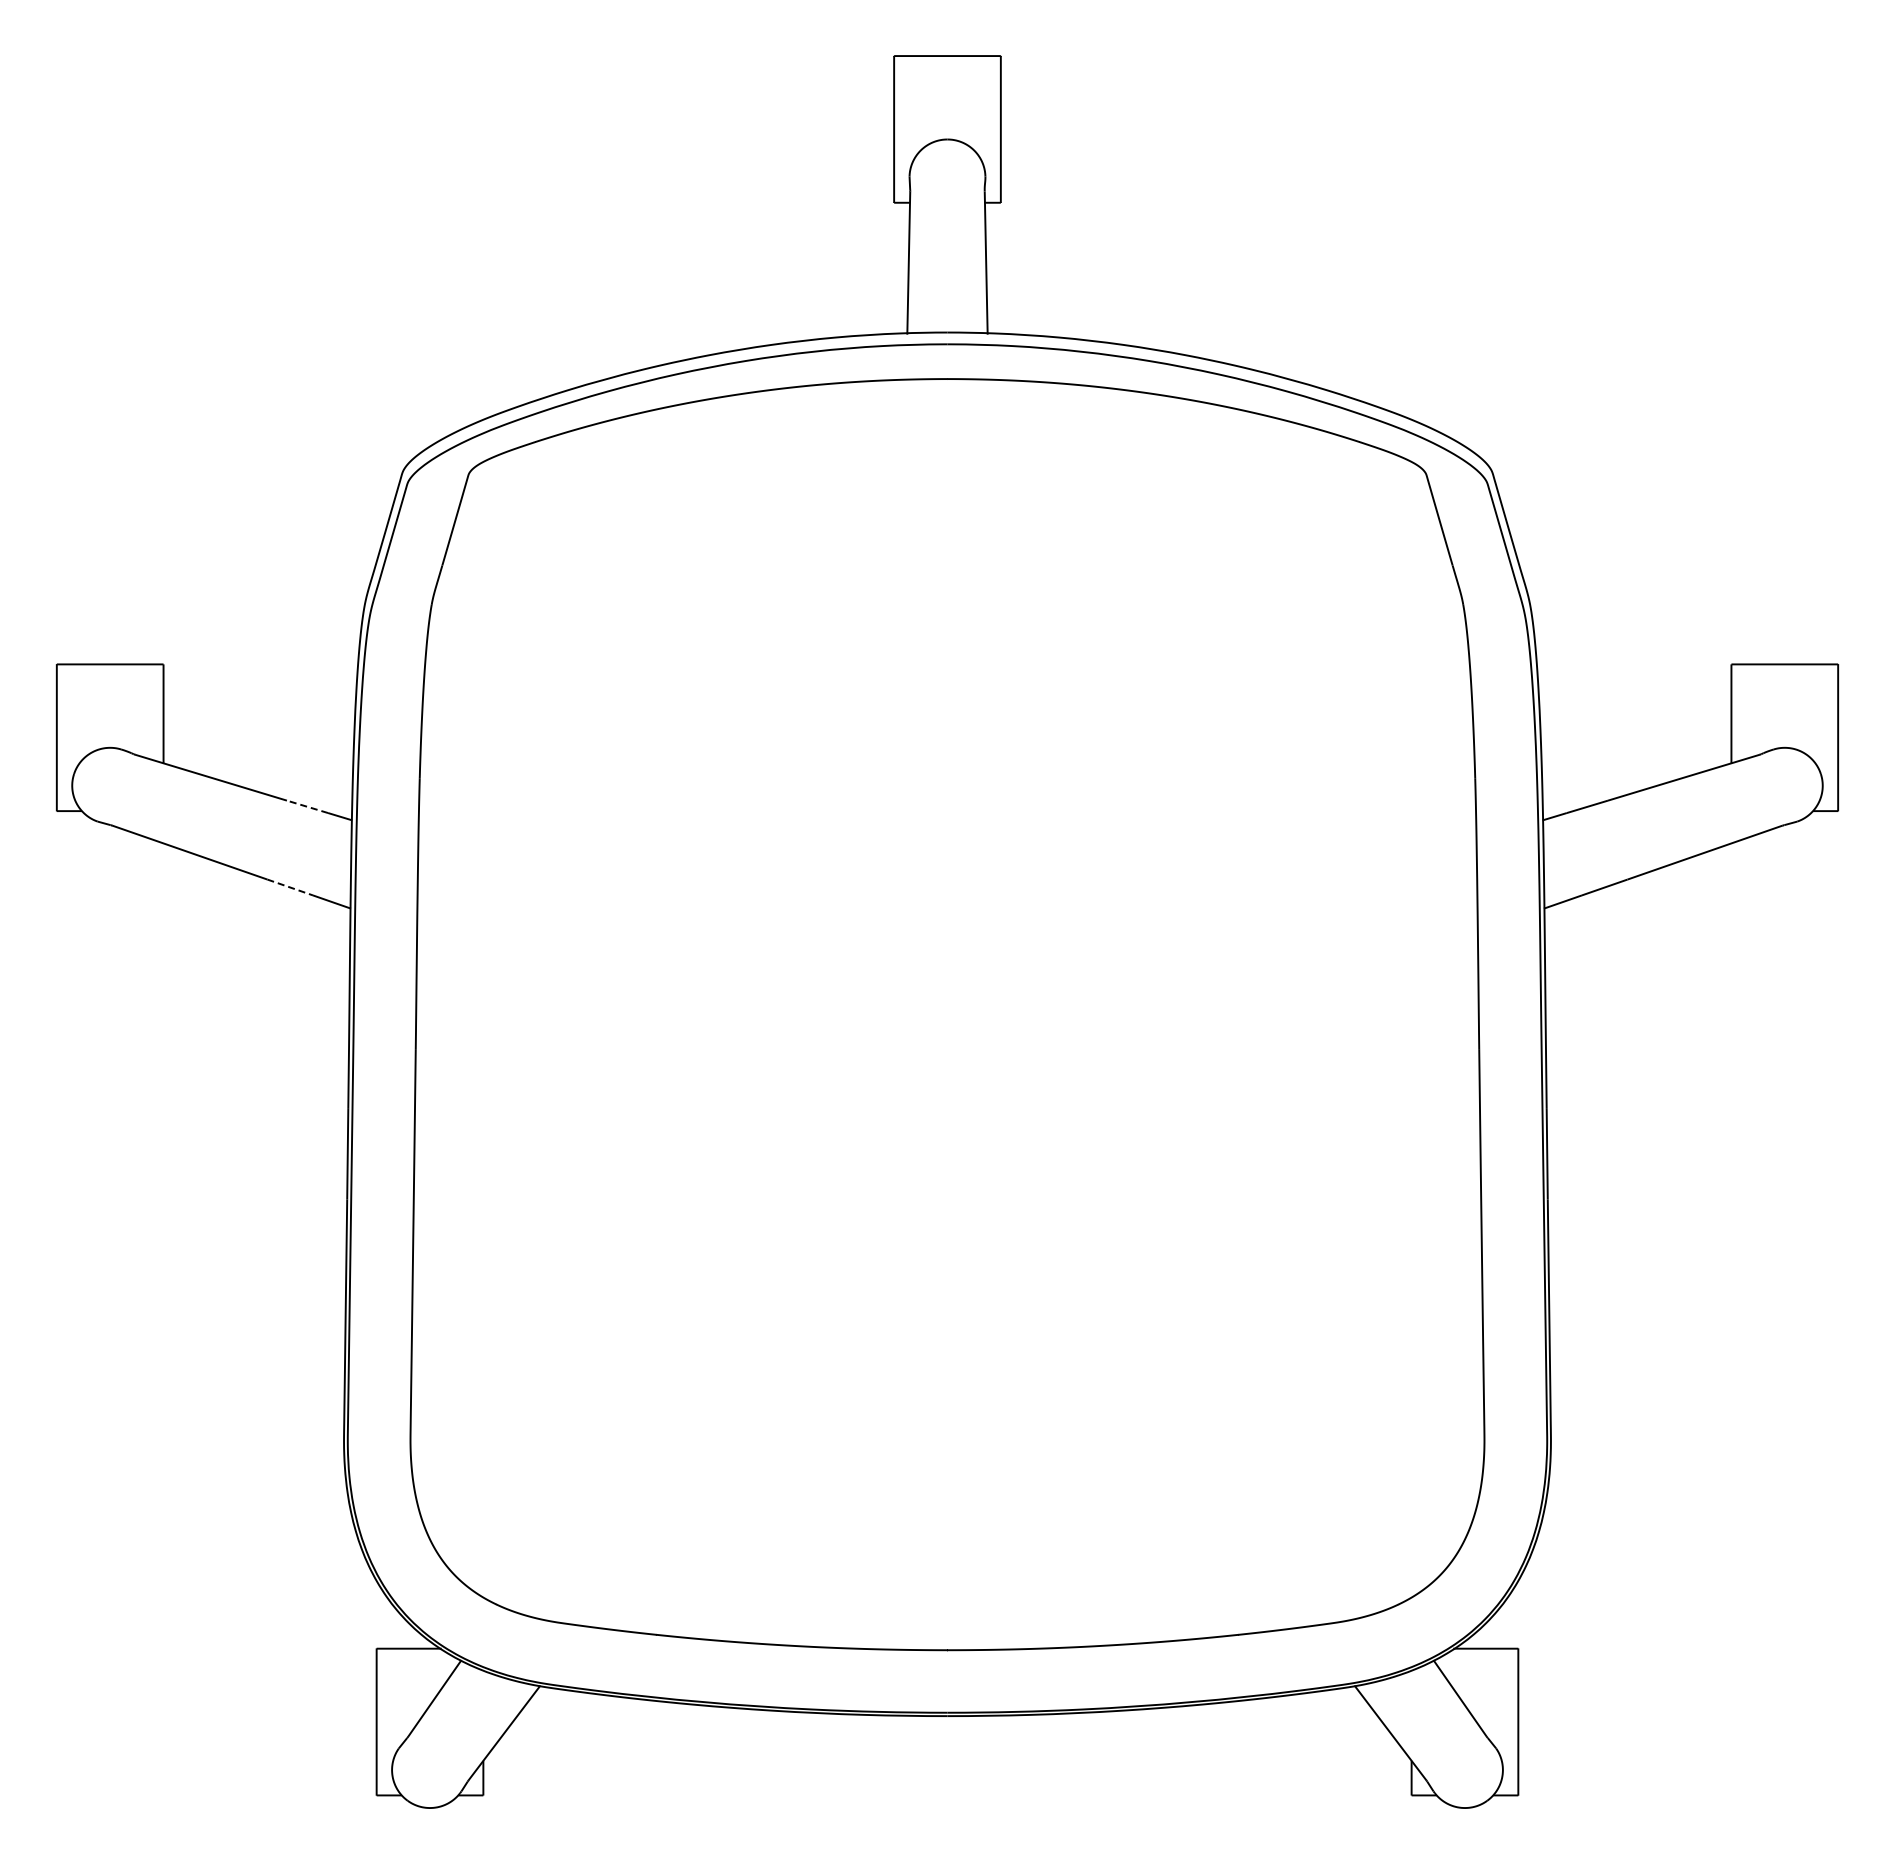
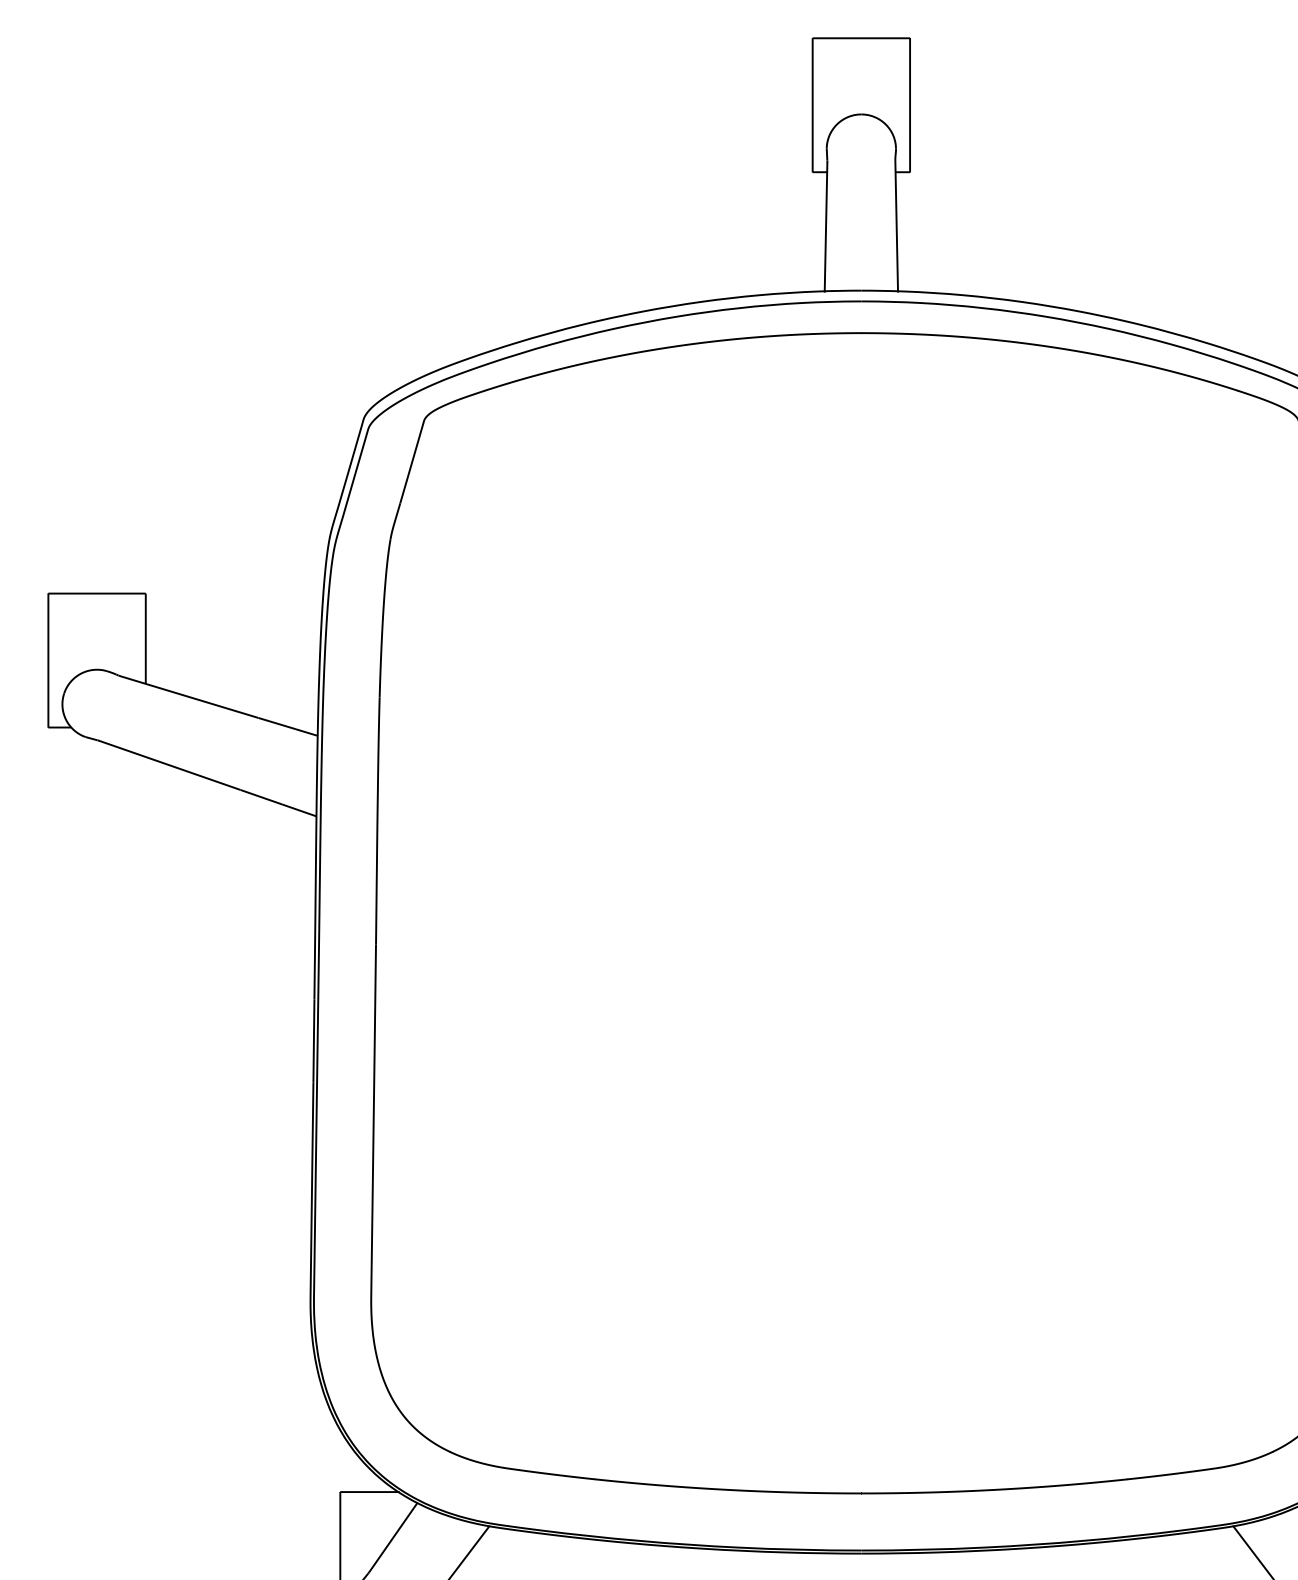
line: (307, 806) -> (277, 723), dashed -> solid
line: (290, 887) -> (261, 797), dashed -> solid

